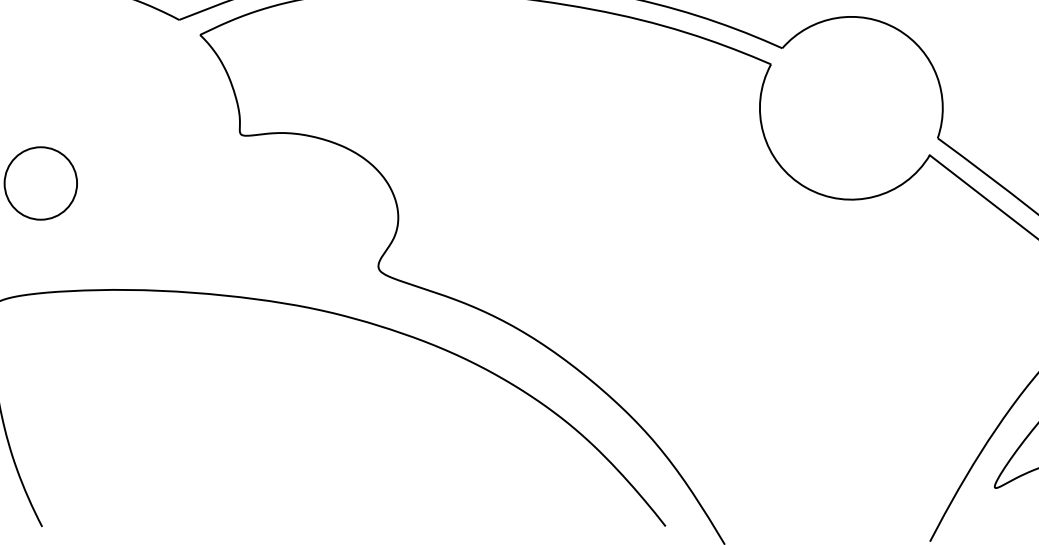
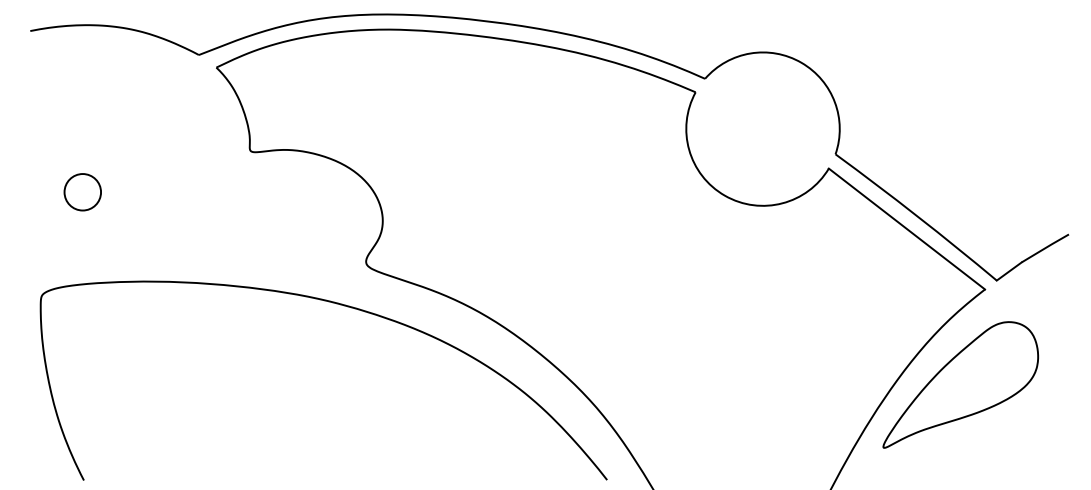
circle: (40, 182) -> (82, 191), size x0.6

